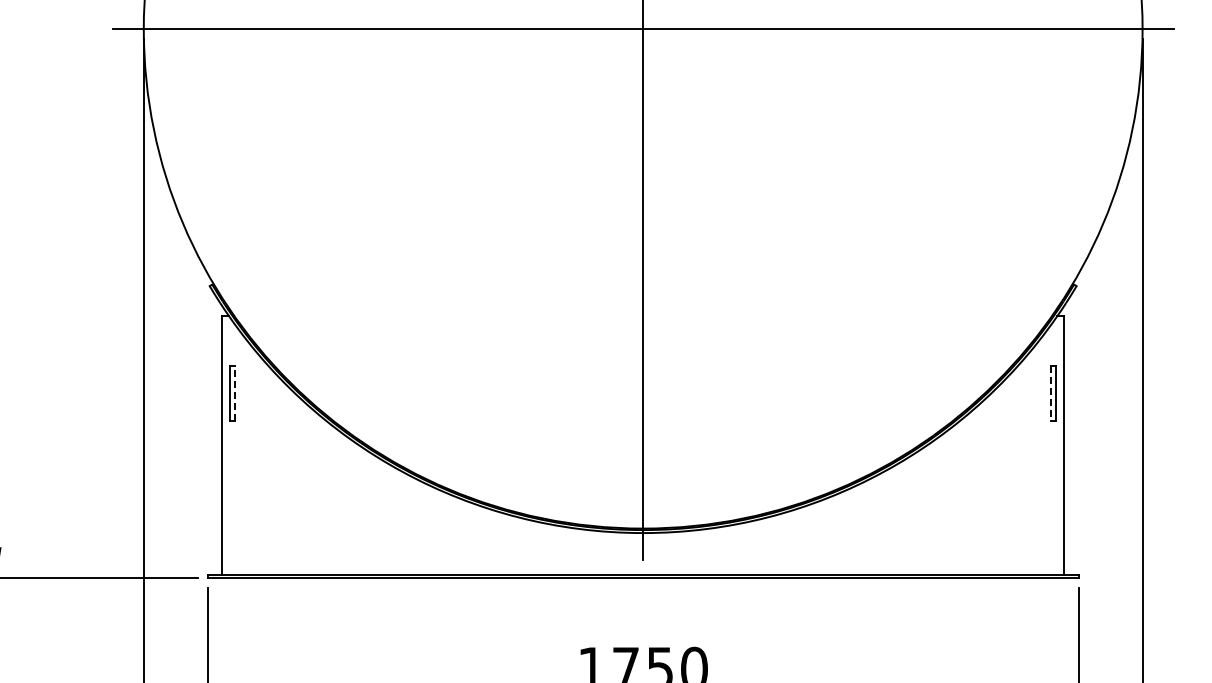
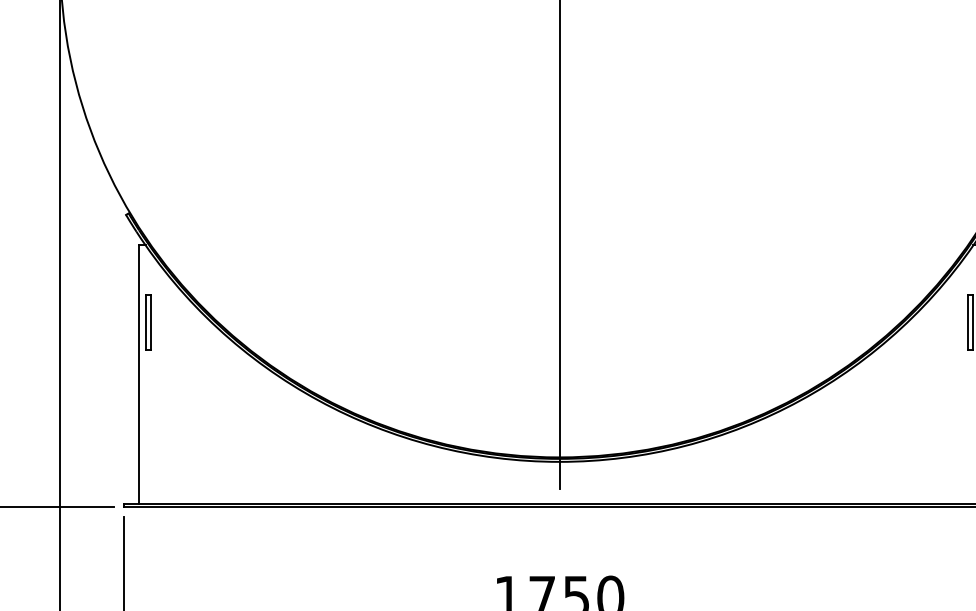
line: (234, 393) -> (150, 322), dashed -> solid
line: (1051, 394) -> (967, 323), dashed -> solid

